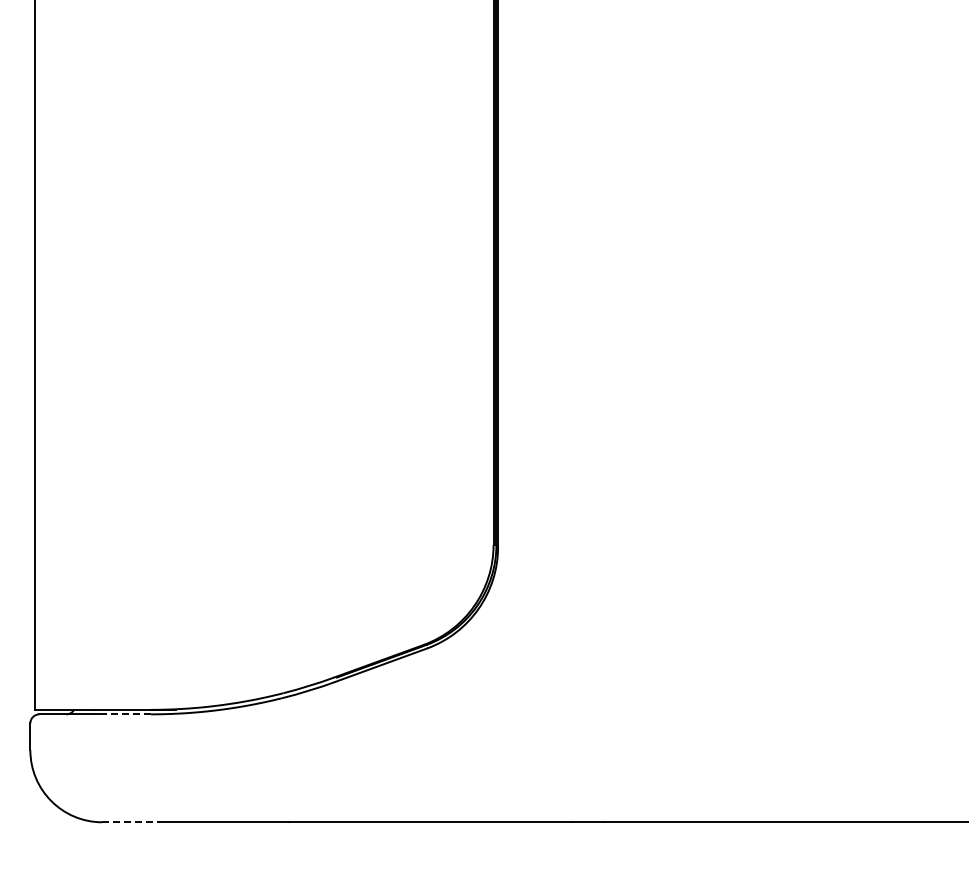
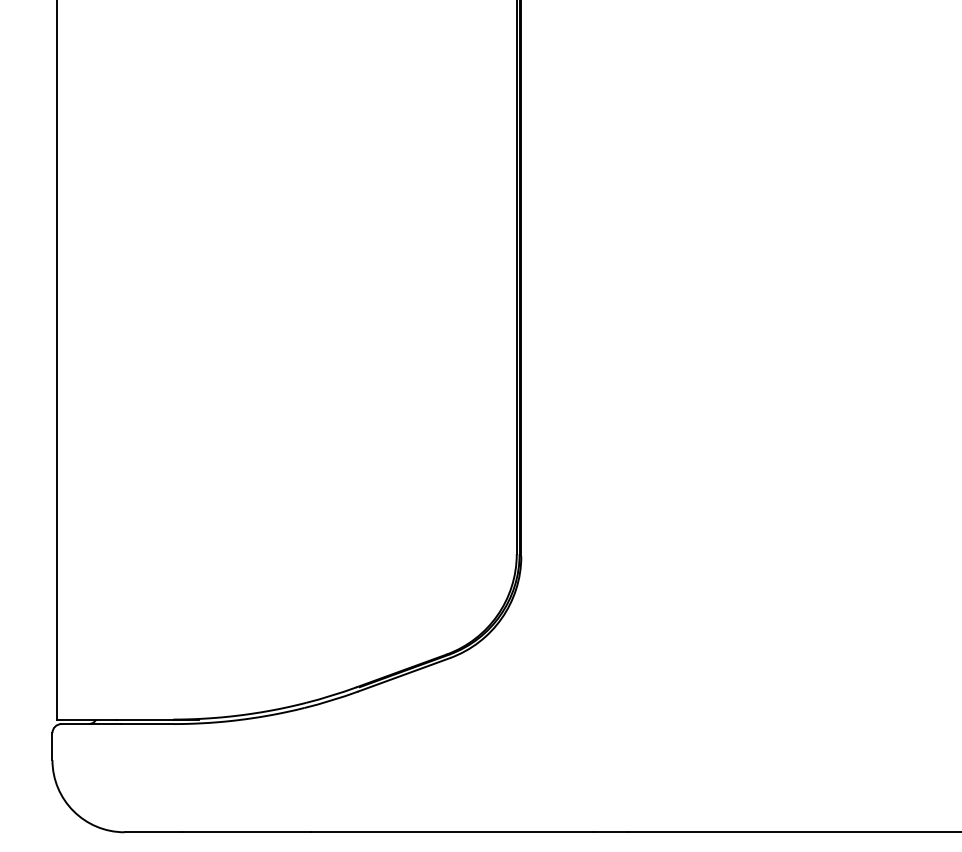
line: (124, 714) -> (146, 724), dashed -> solid
line: (131, 822) -> (153, 832), dashed -> solid

